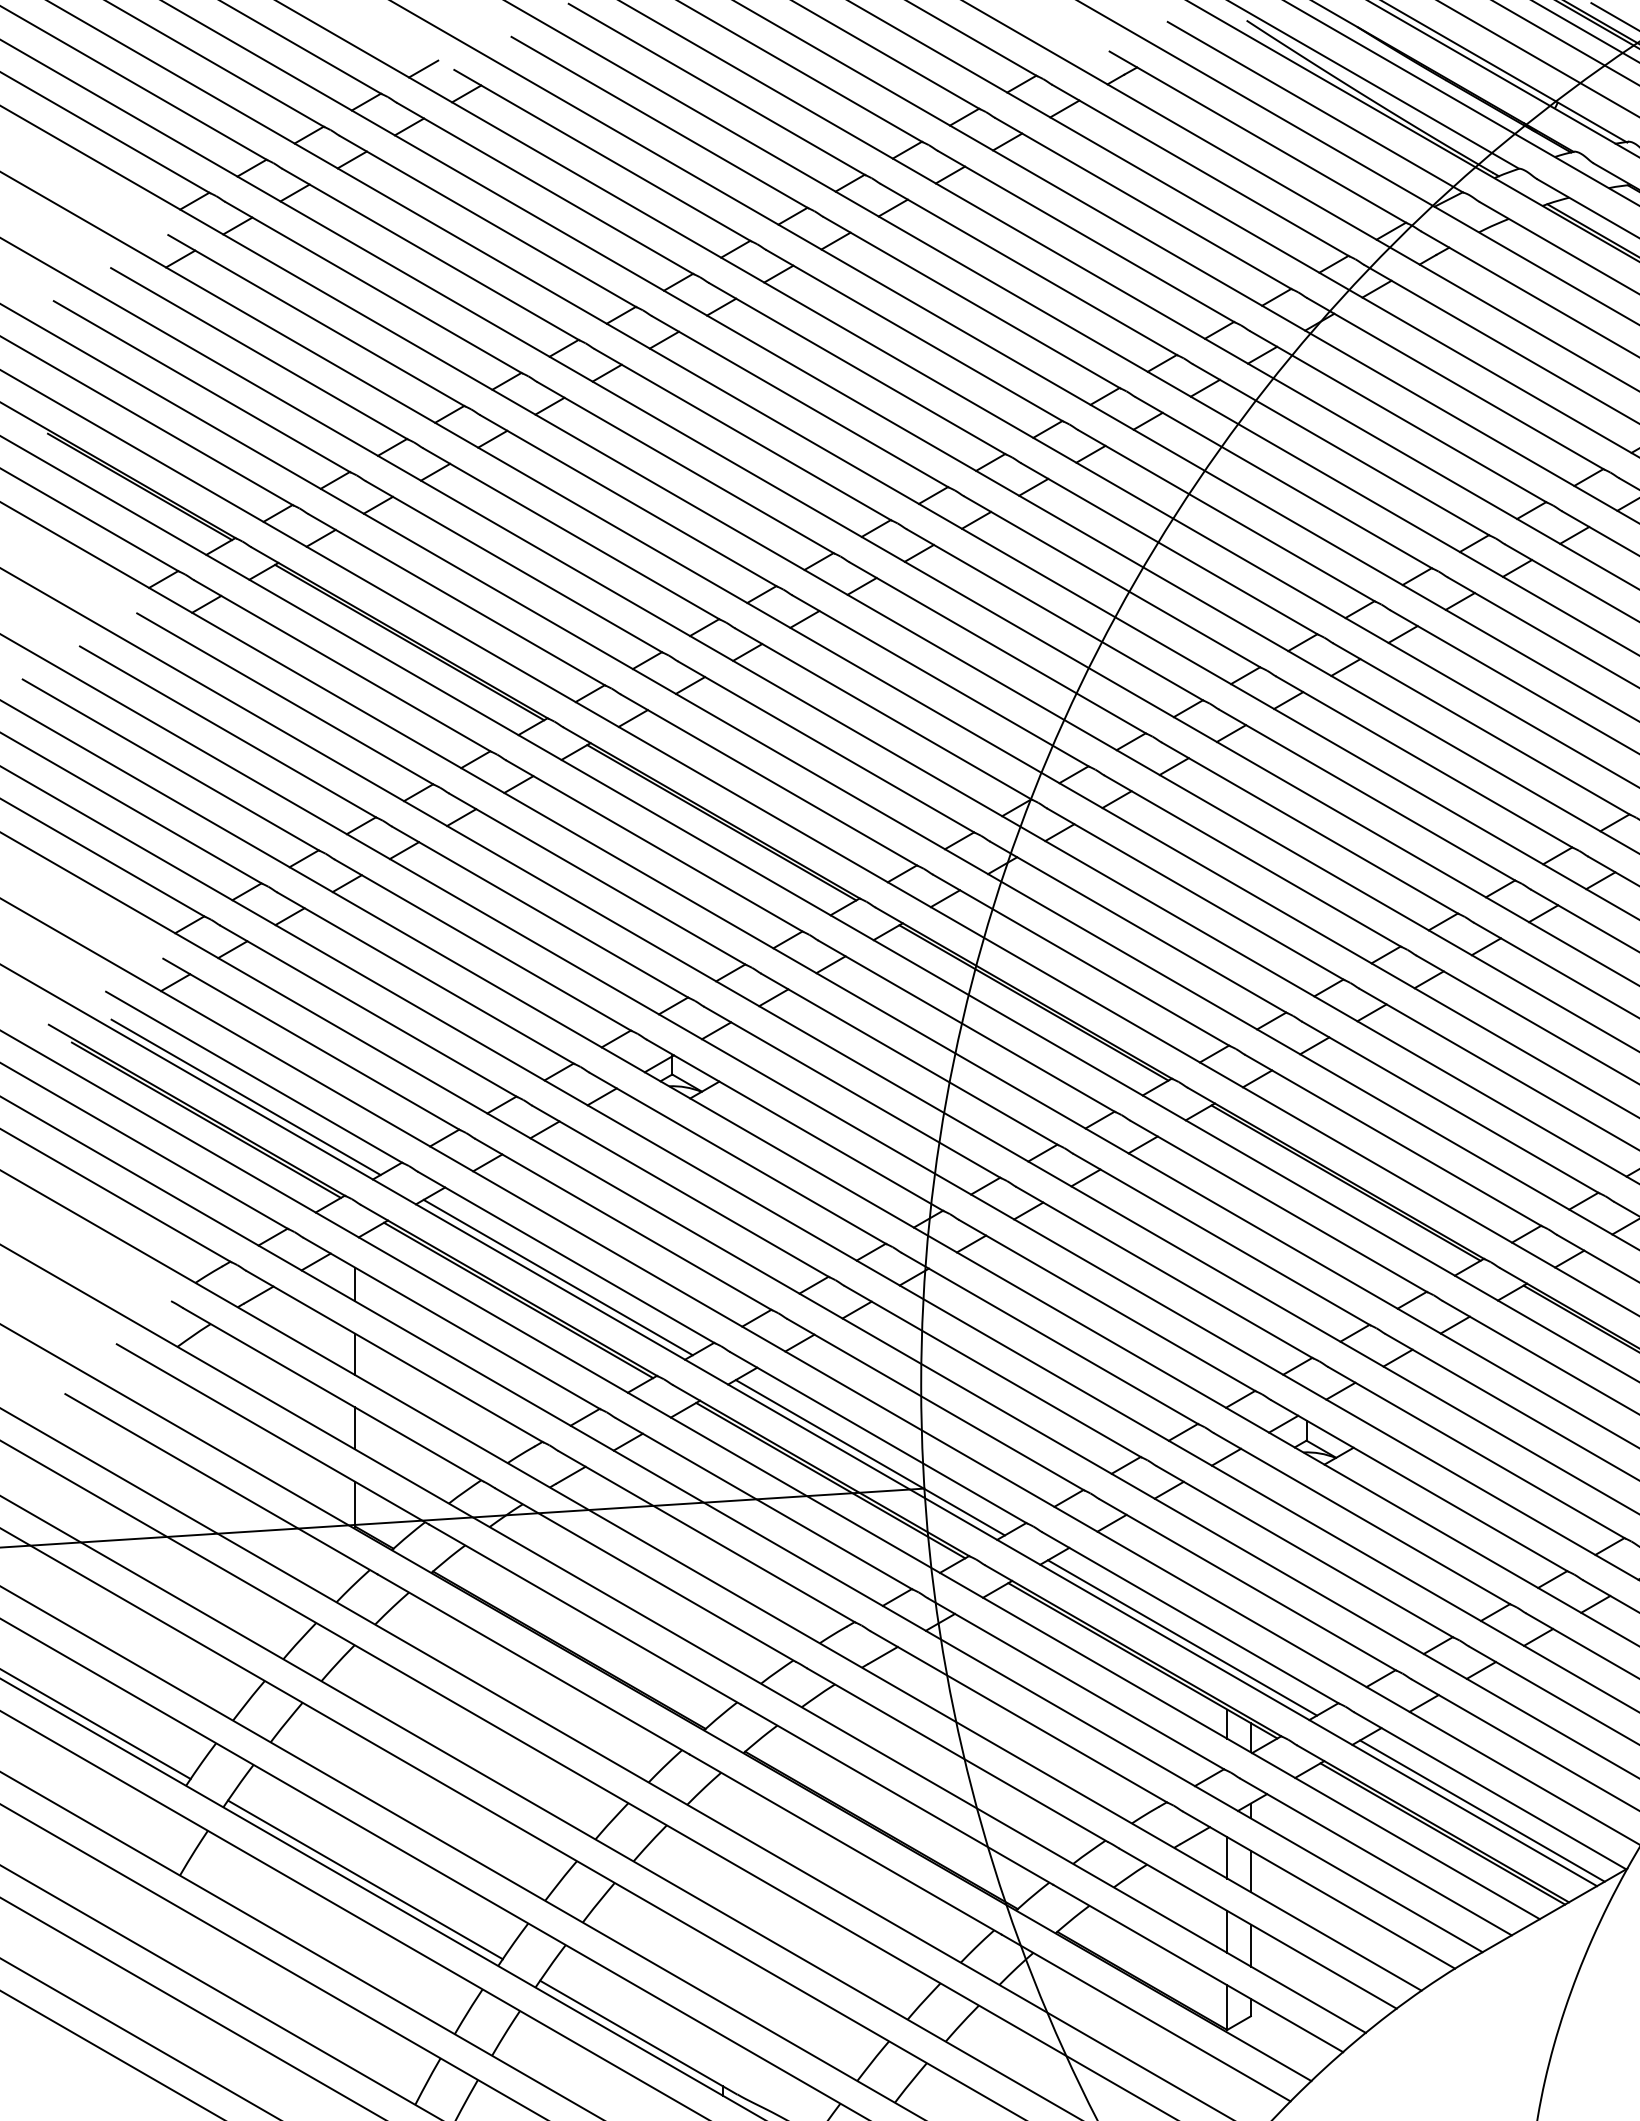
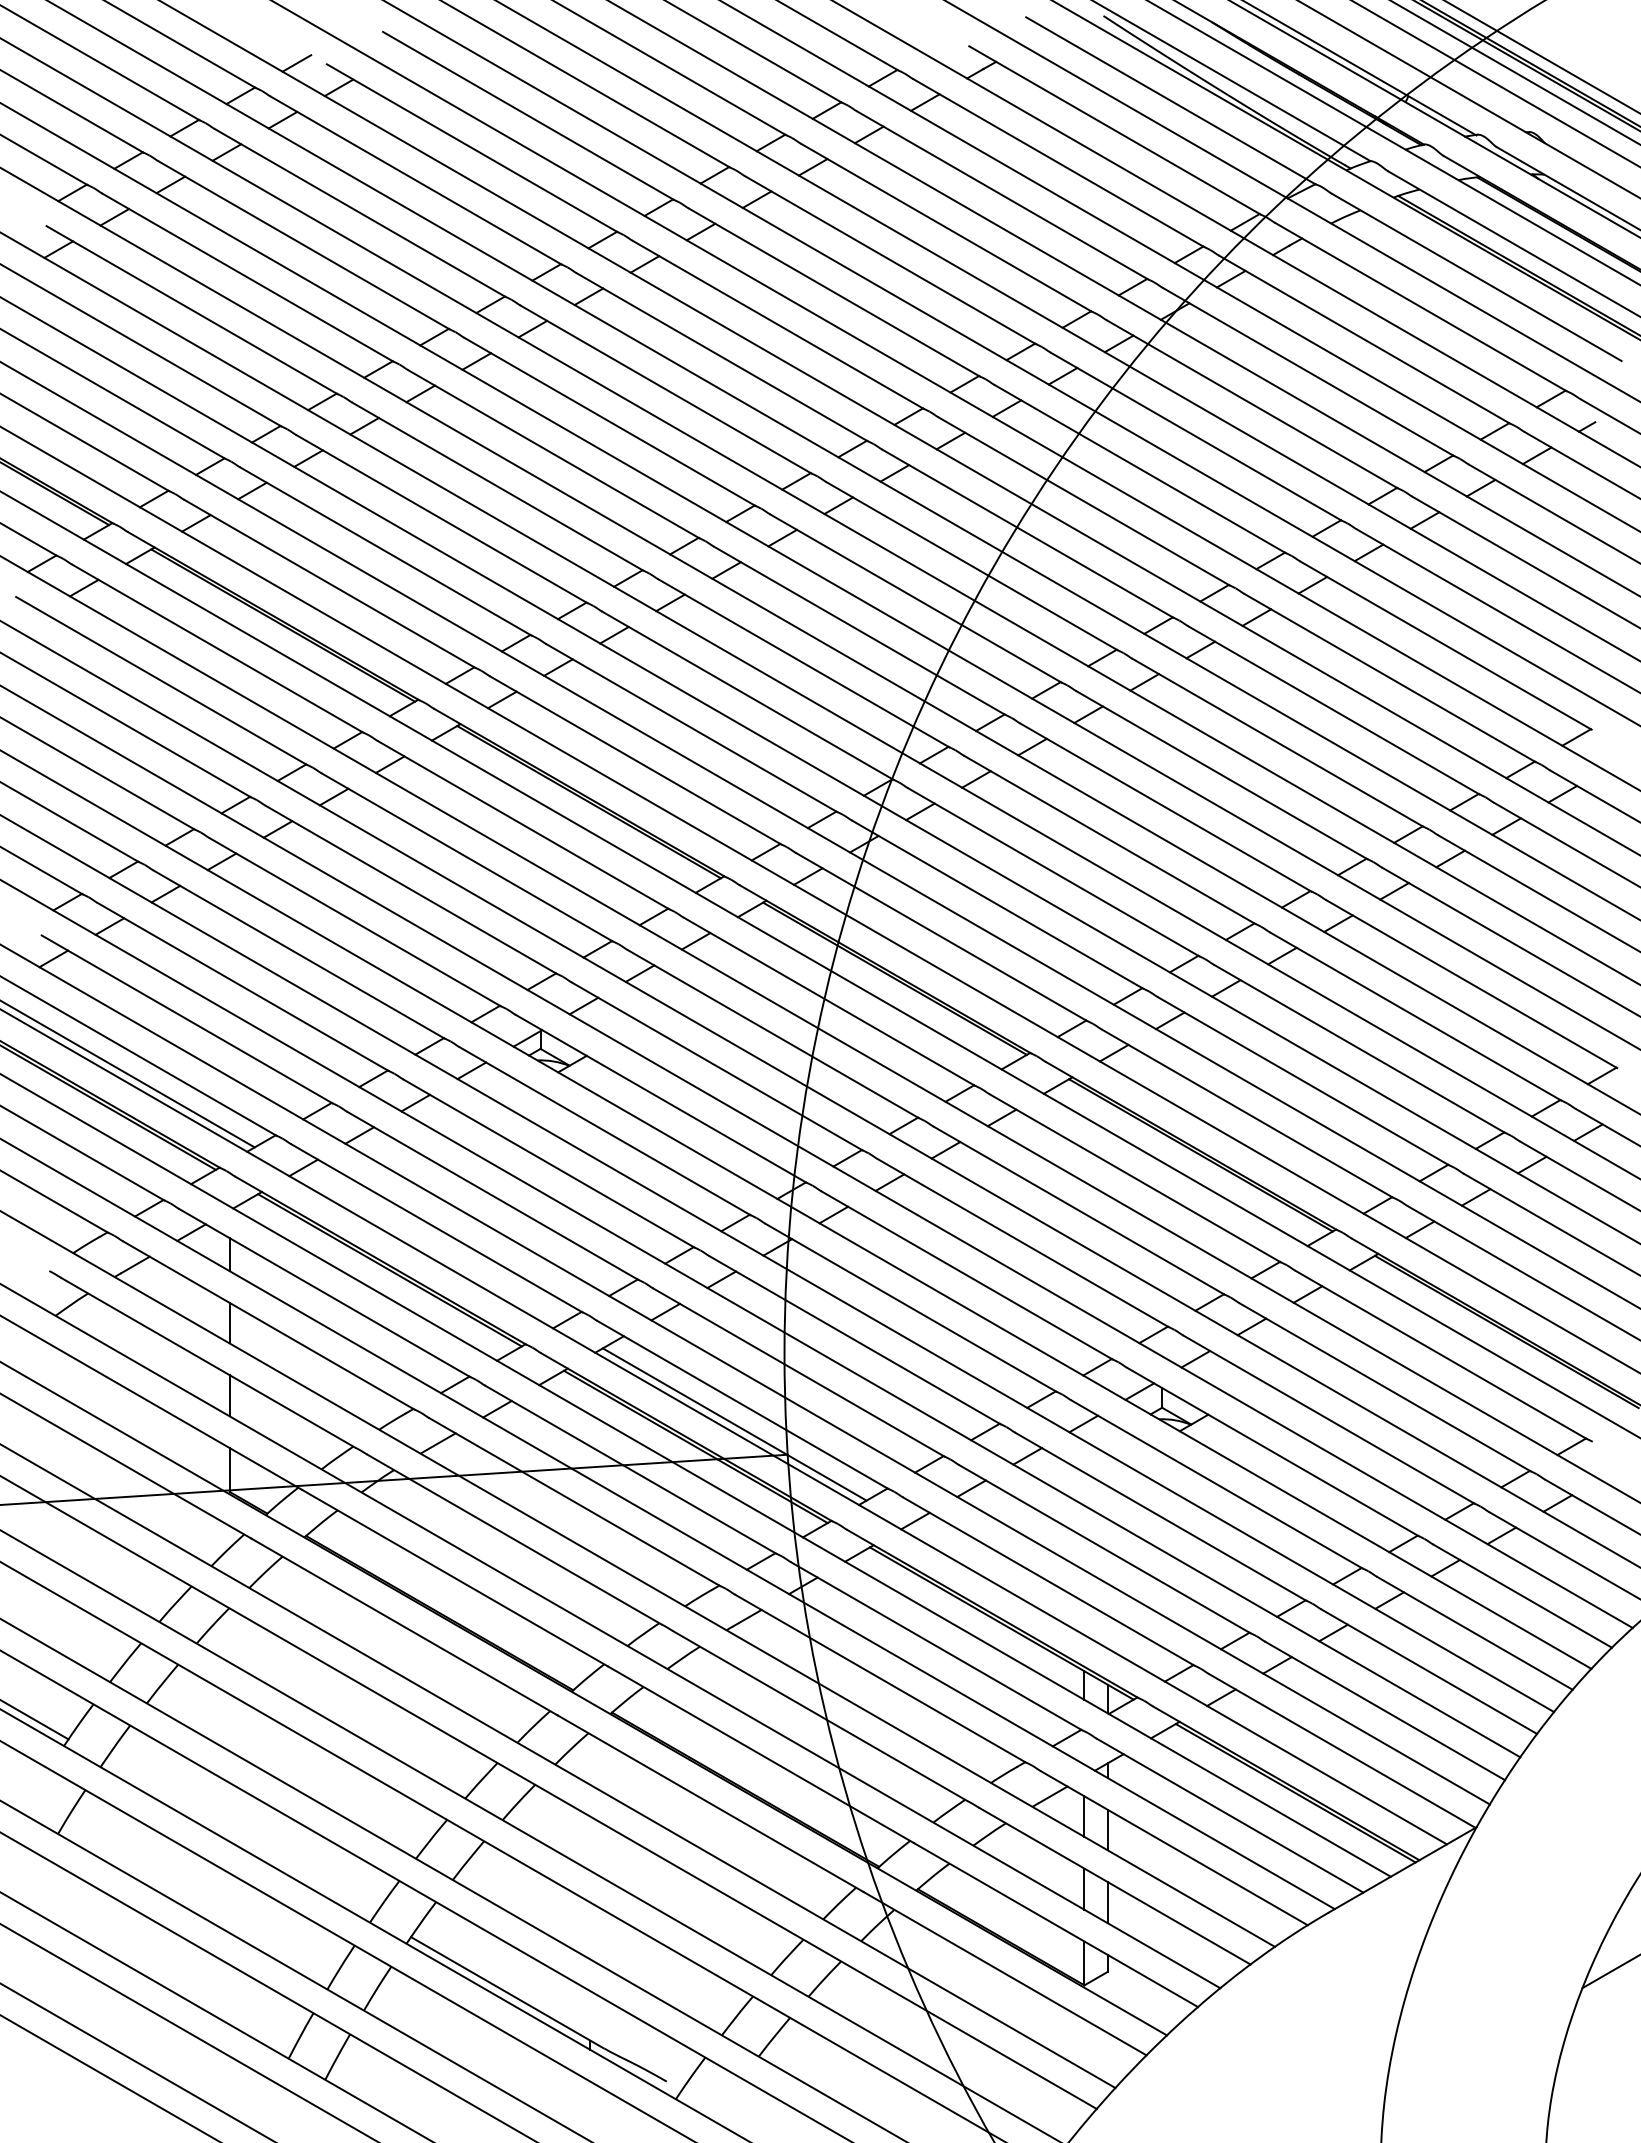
line: (557, 1277) -> (428, 1247), removed
line: (1182, 1638) -> (1040, 1601), removed
line: (1482, 1810) -> (1334, 1770), removed
line: (365, 1880) -> (239, 1838), removed

